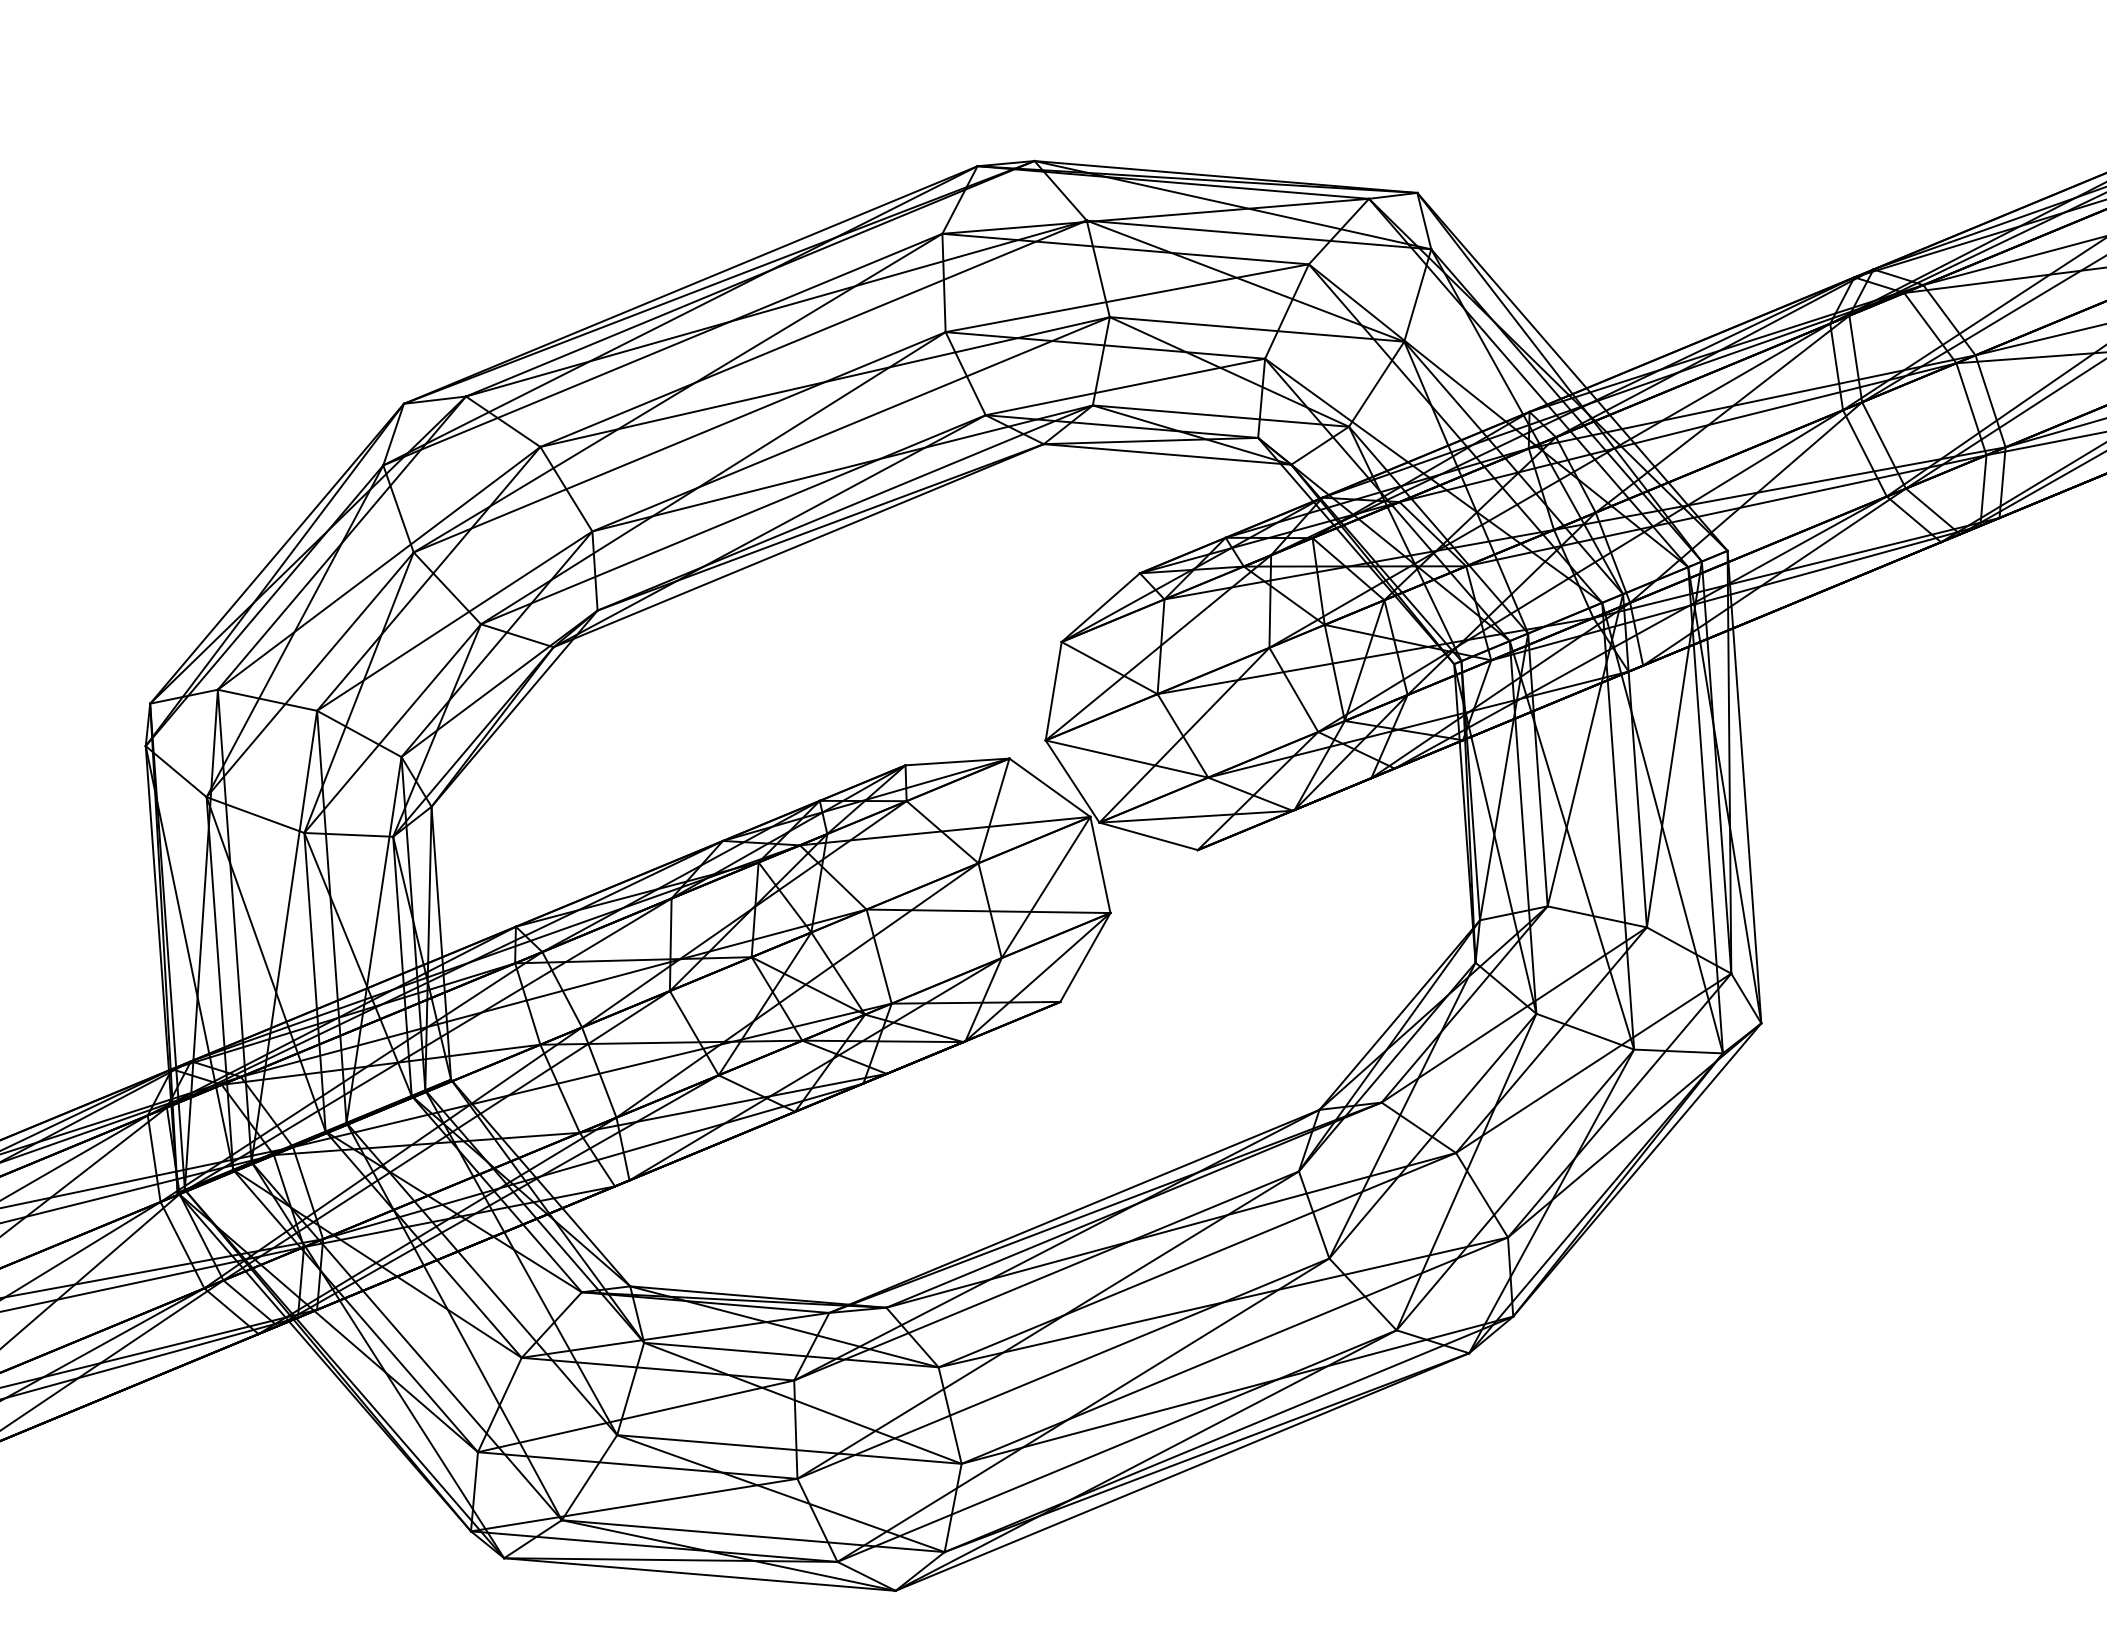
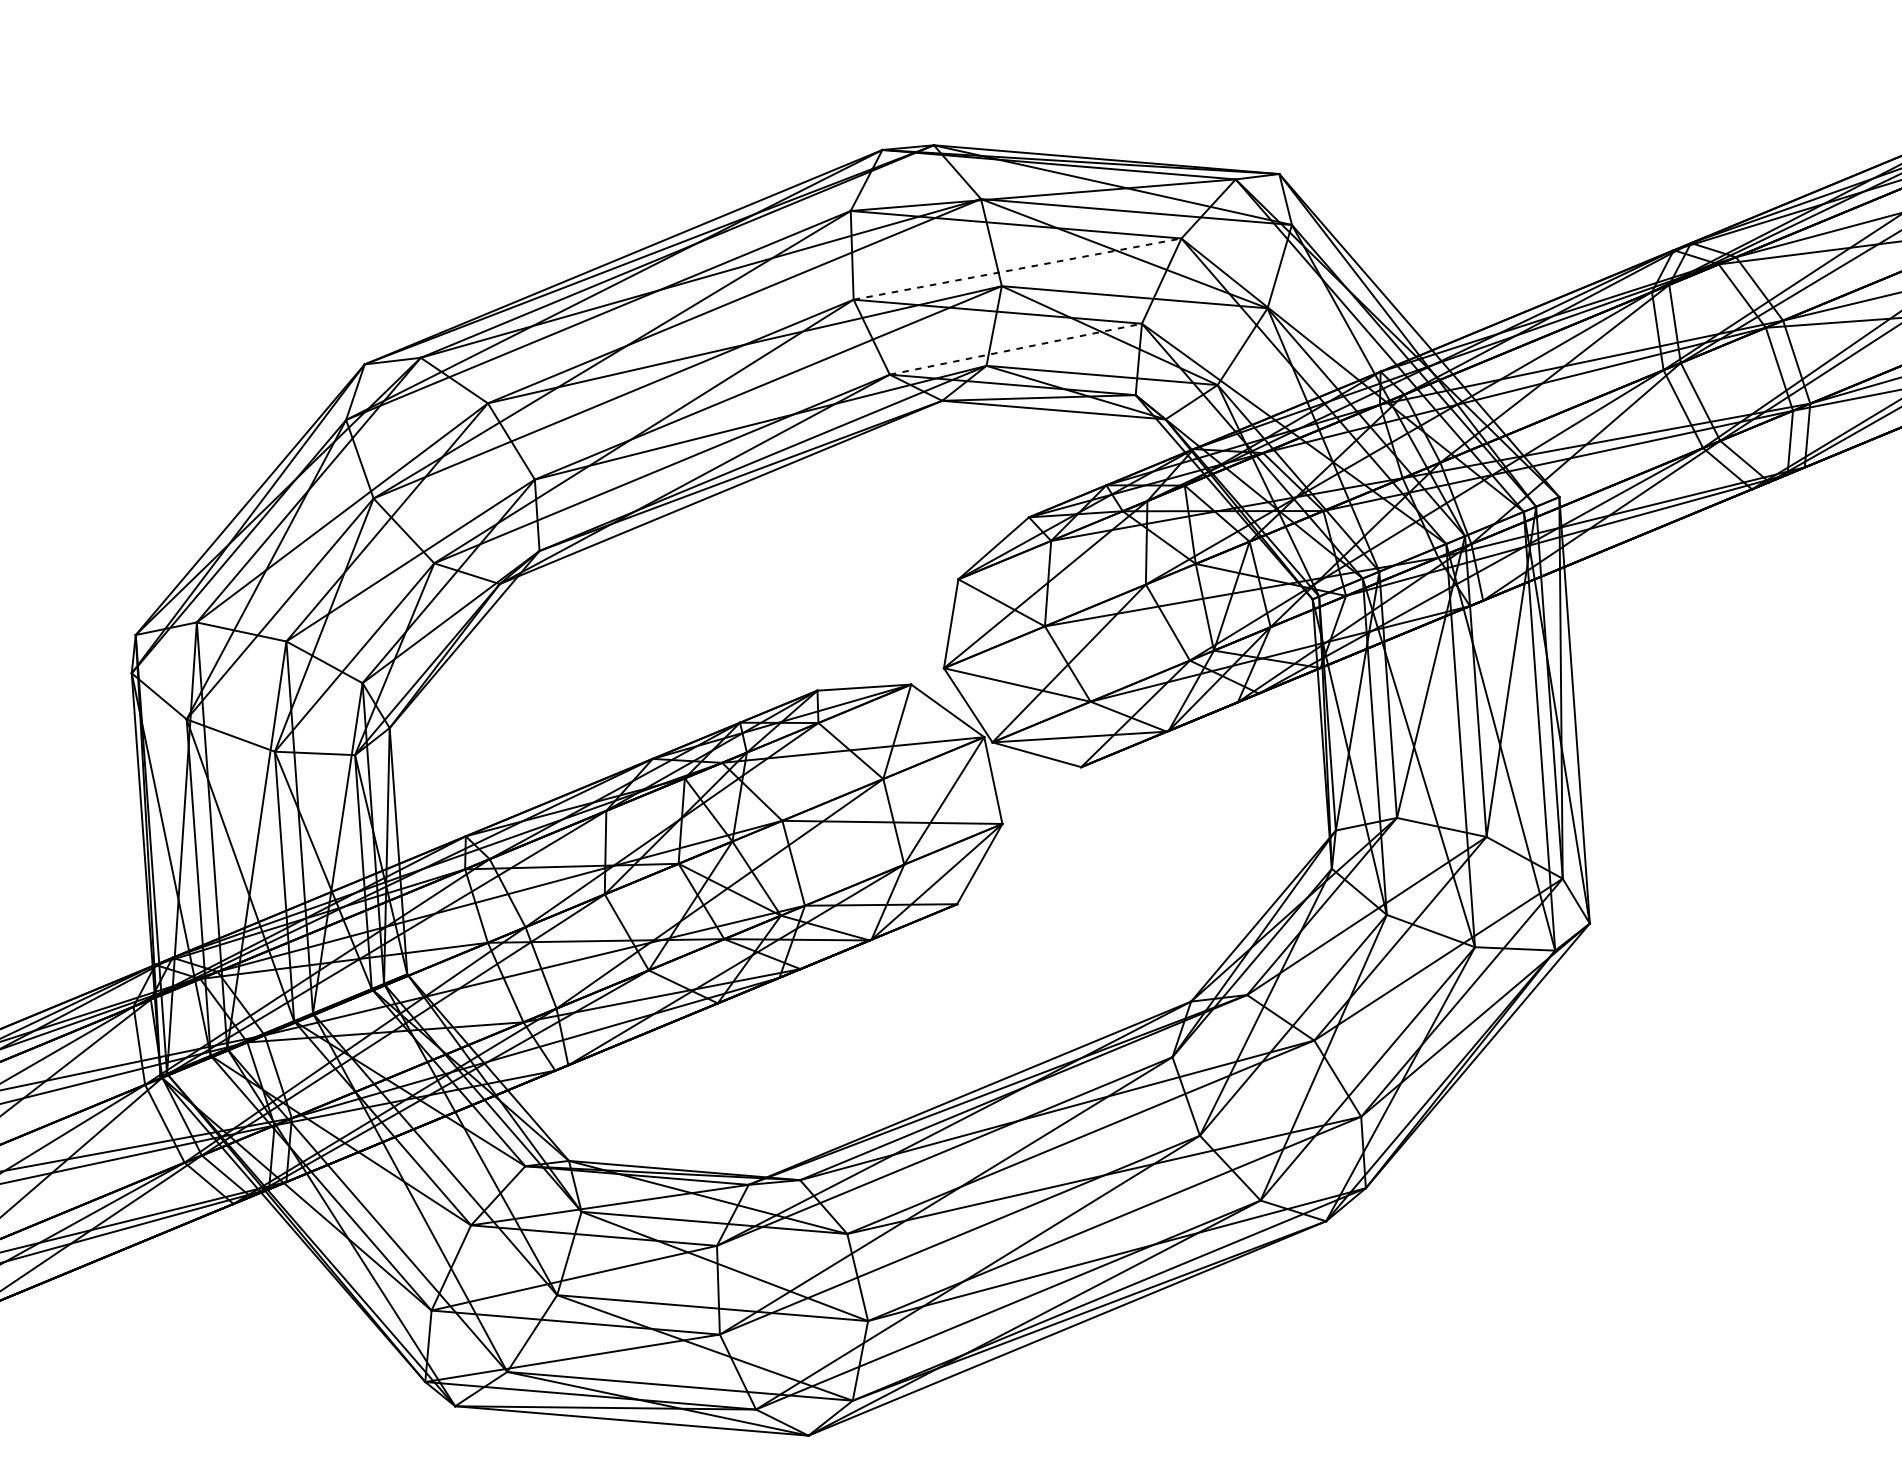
line: (1127, 298) -> (1017, 269), solid -> dashed
line: (1125, 386) -> (1015, 348), solid -> dashed

